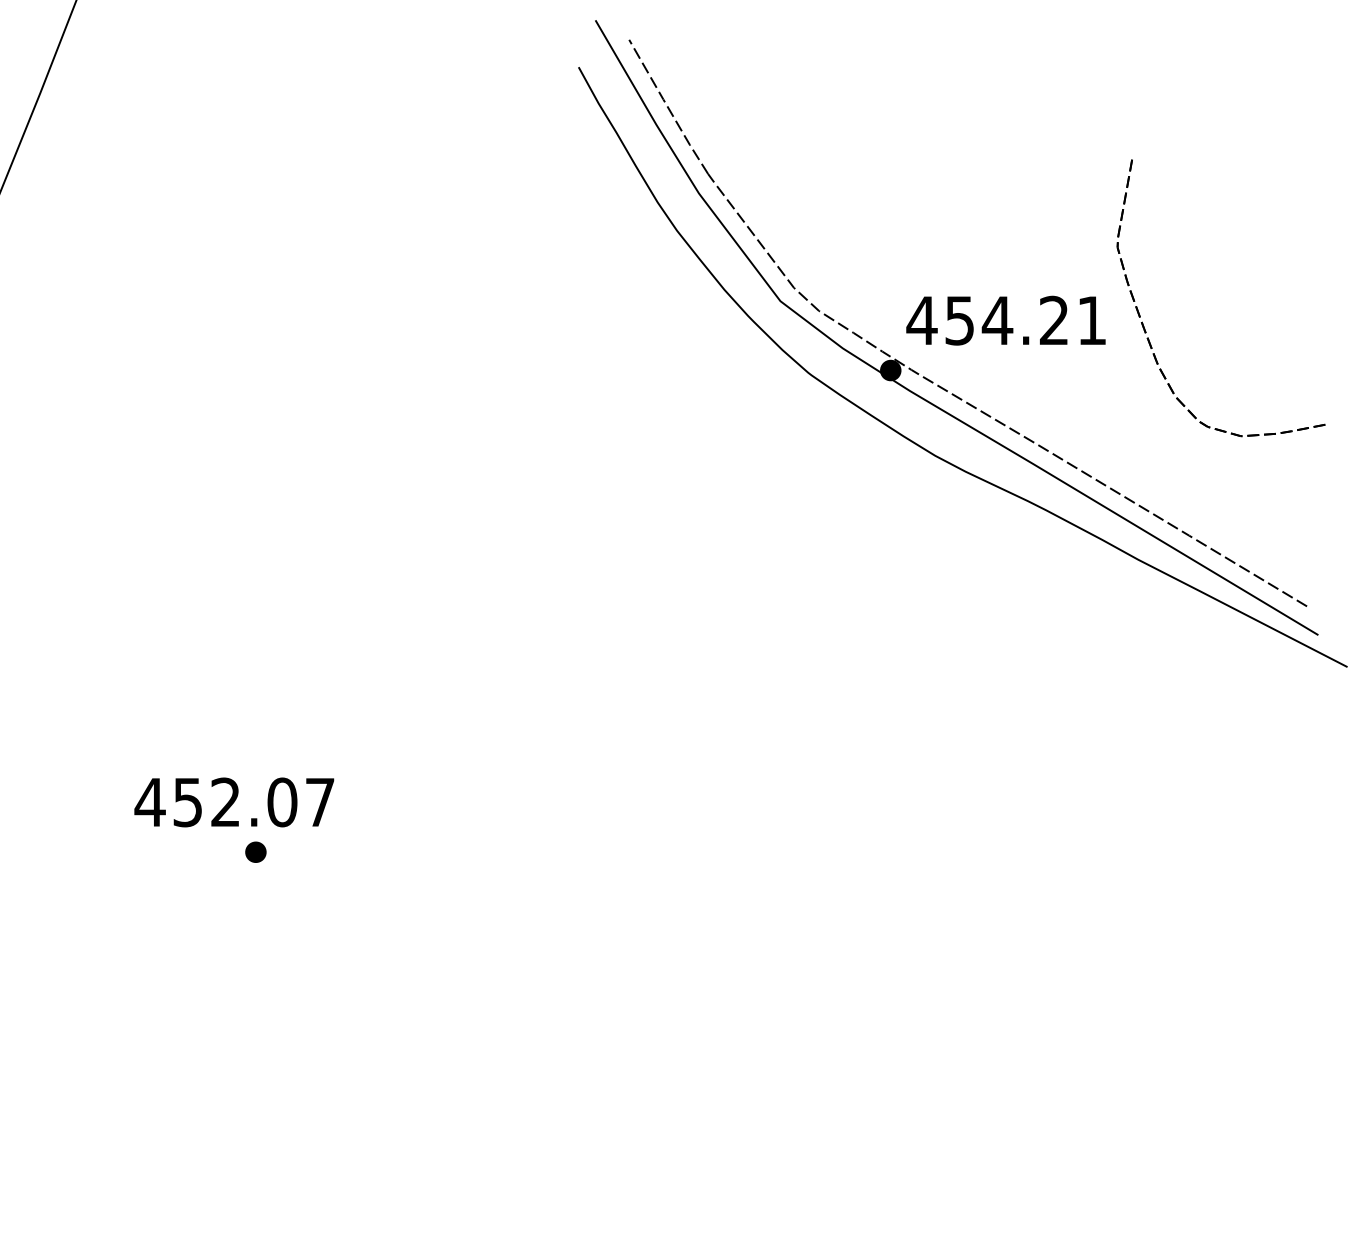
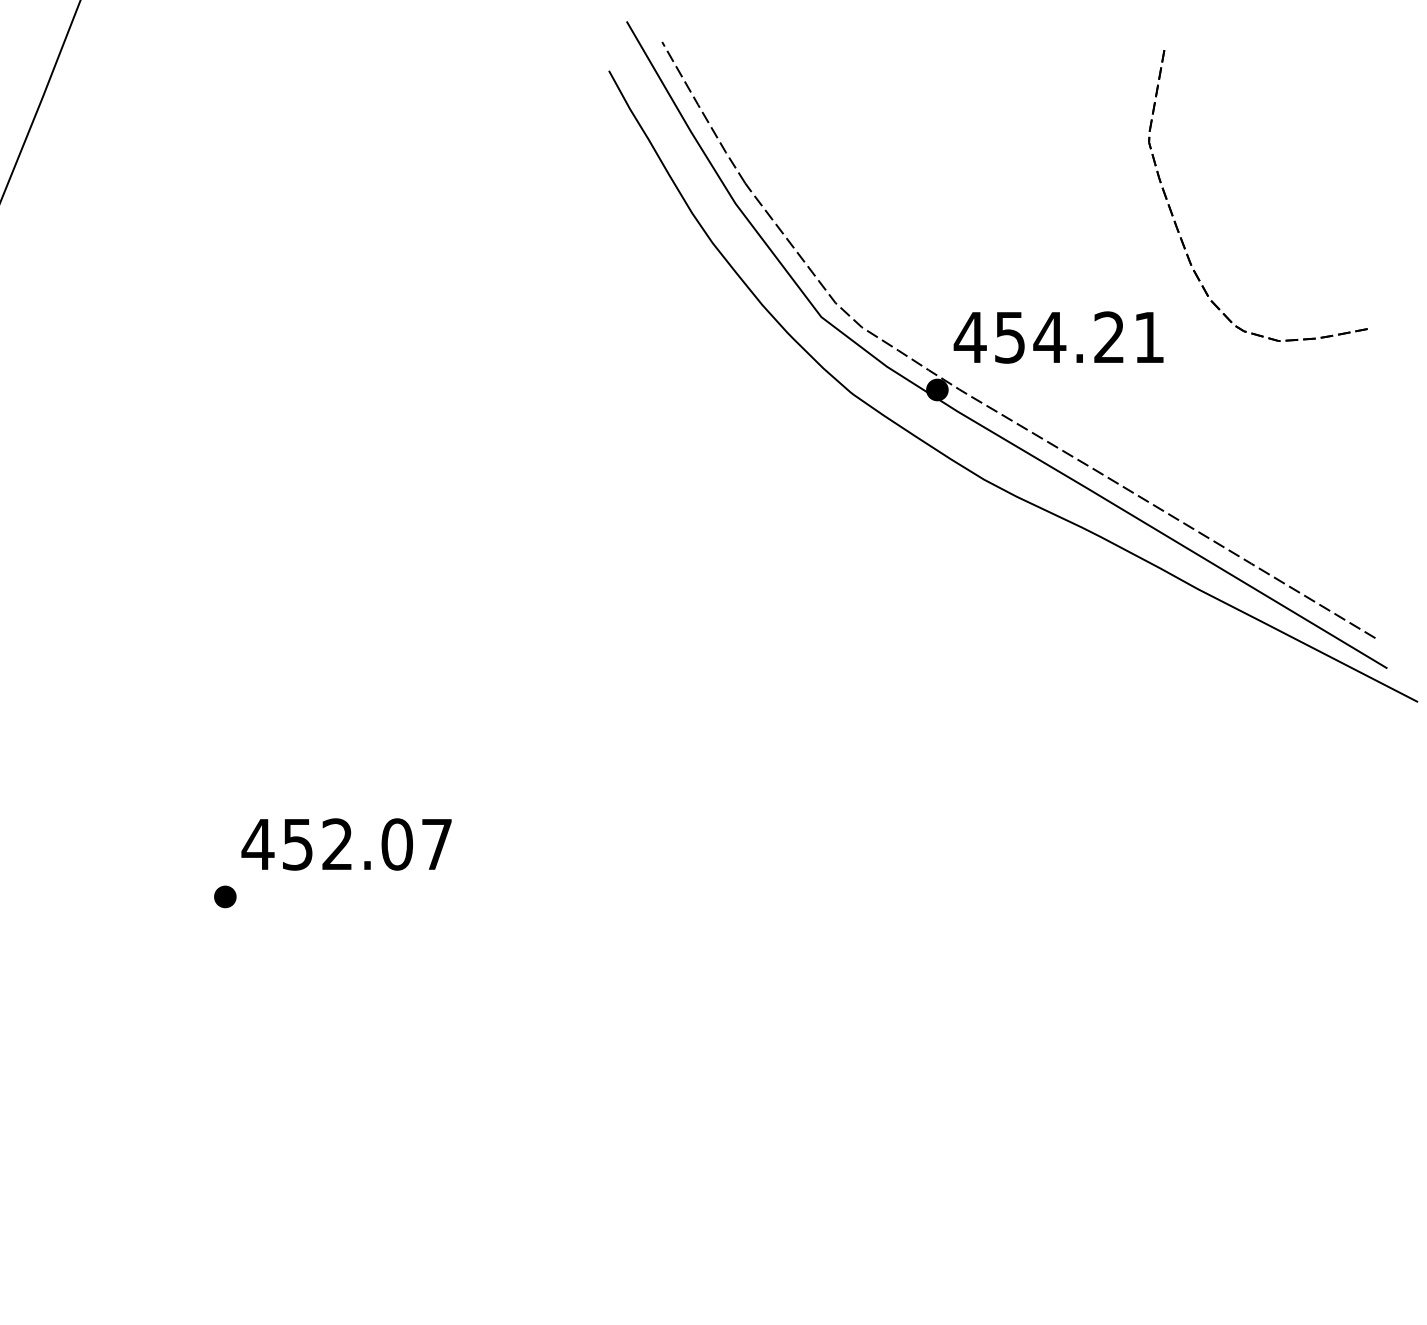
part: (1143, 323) -> (1176, 222), moved
text: (234, 802) -> (346, 844), moved
part: (256, 851) -> (225, 896), moved

